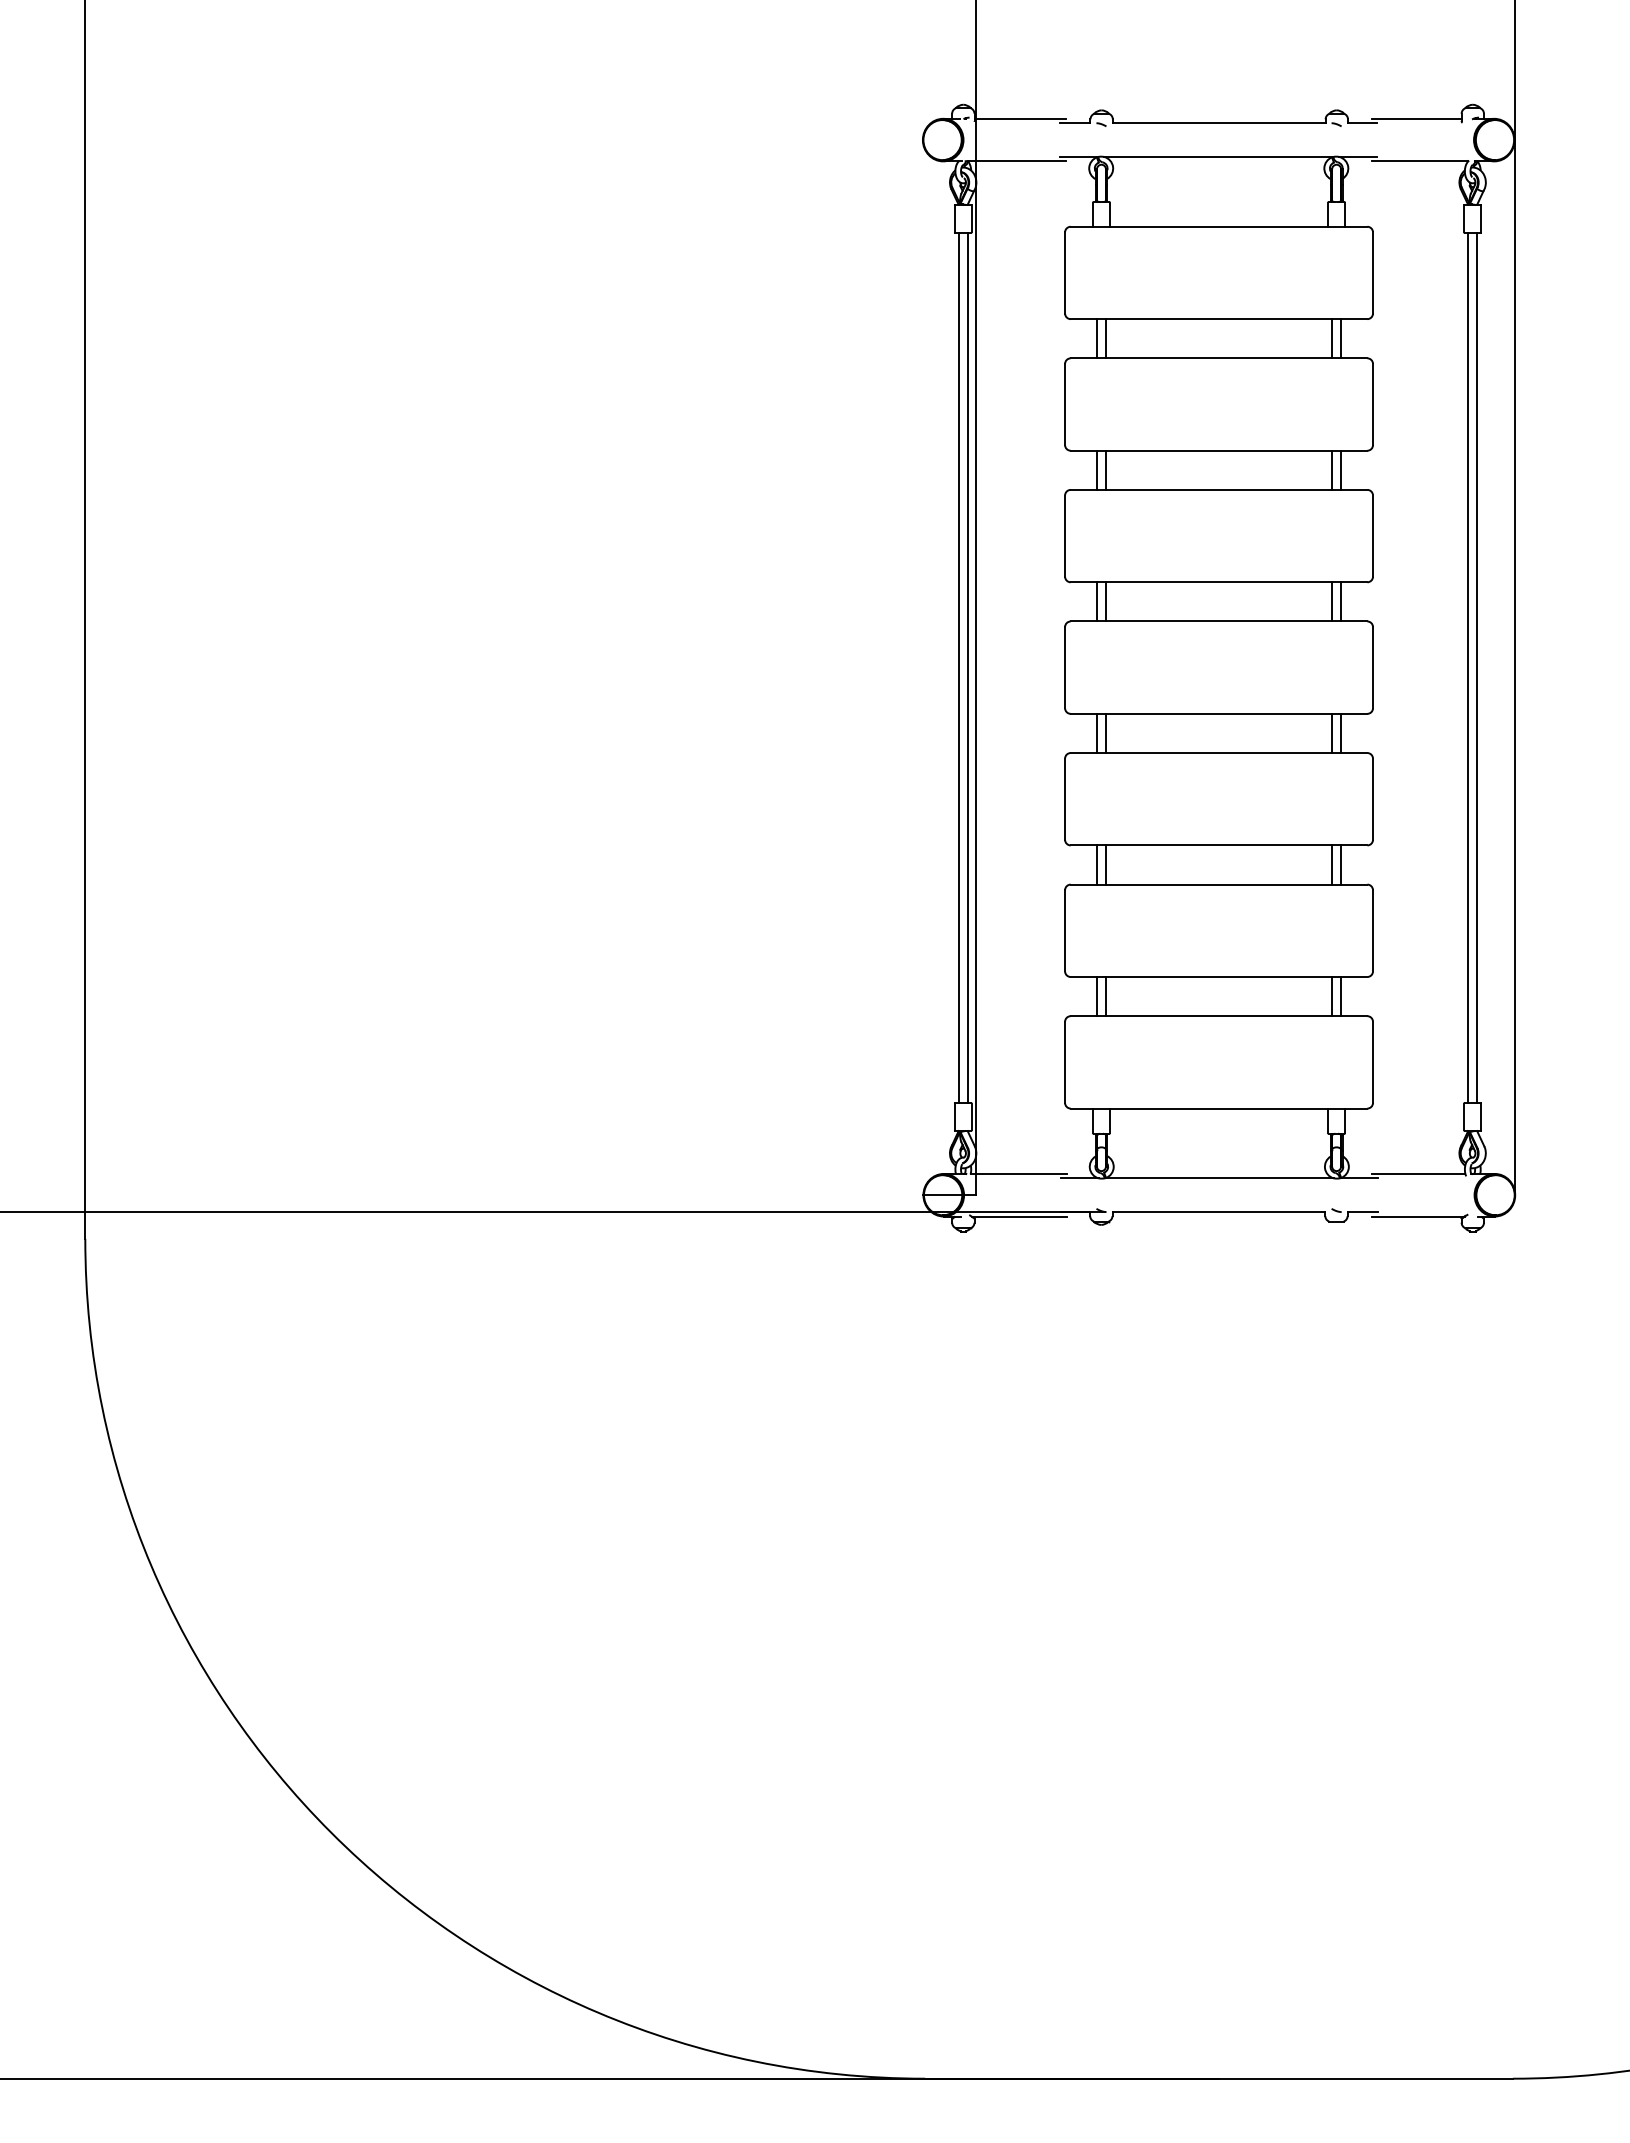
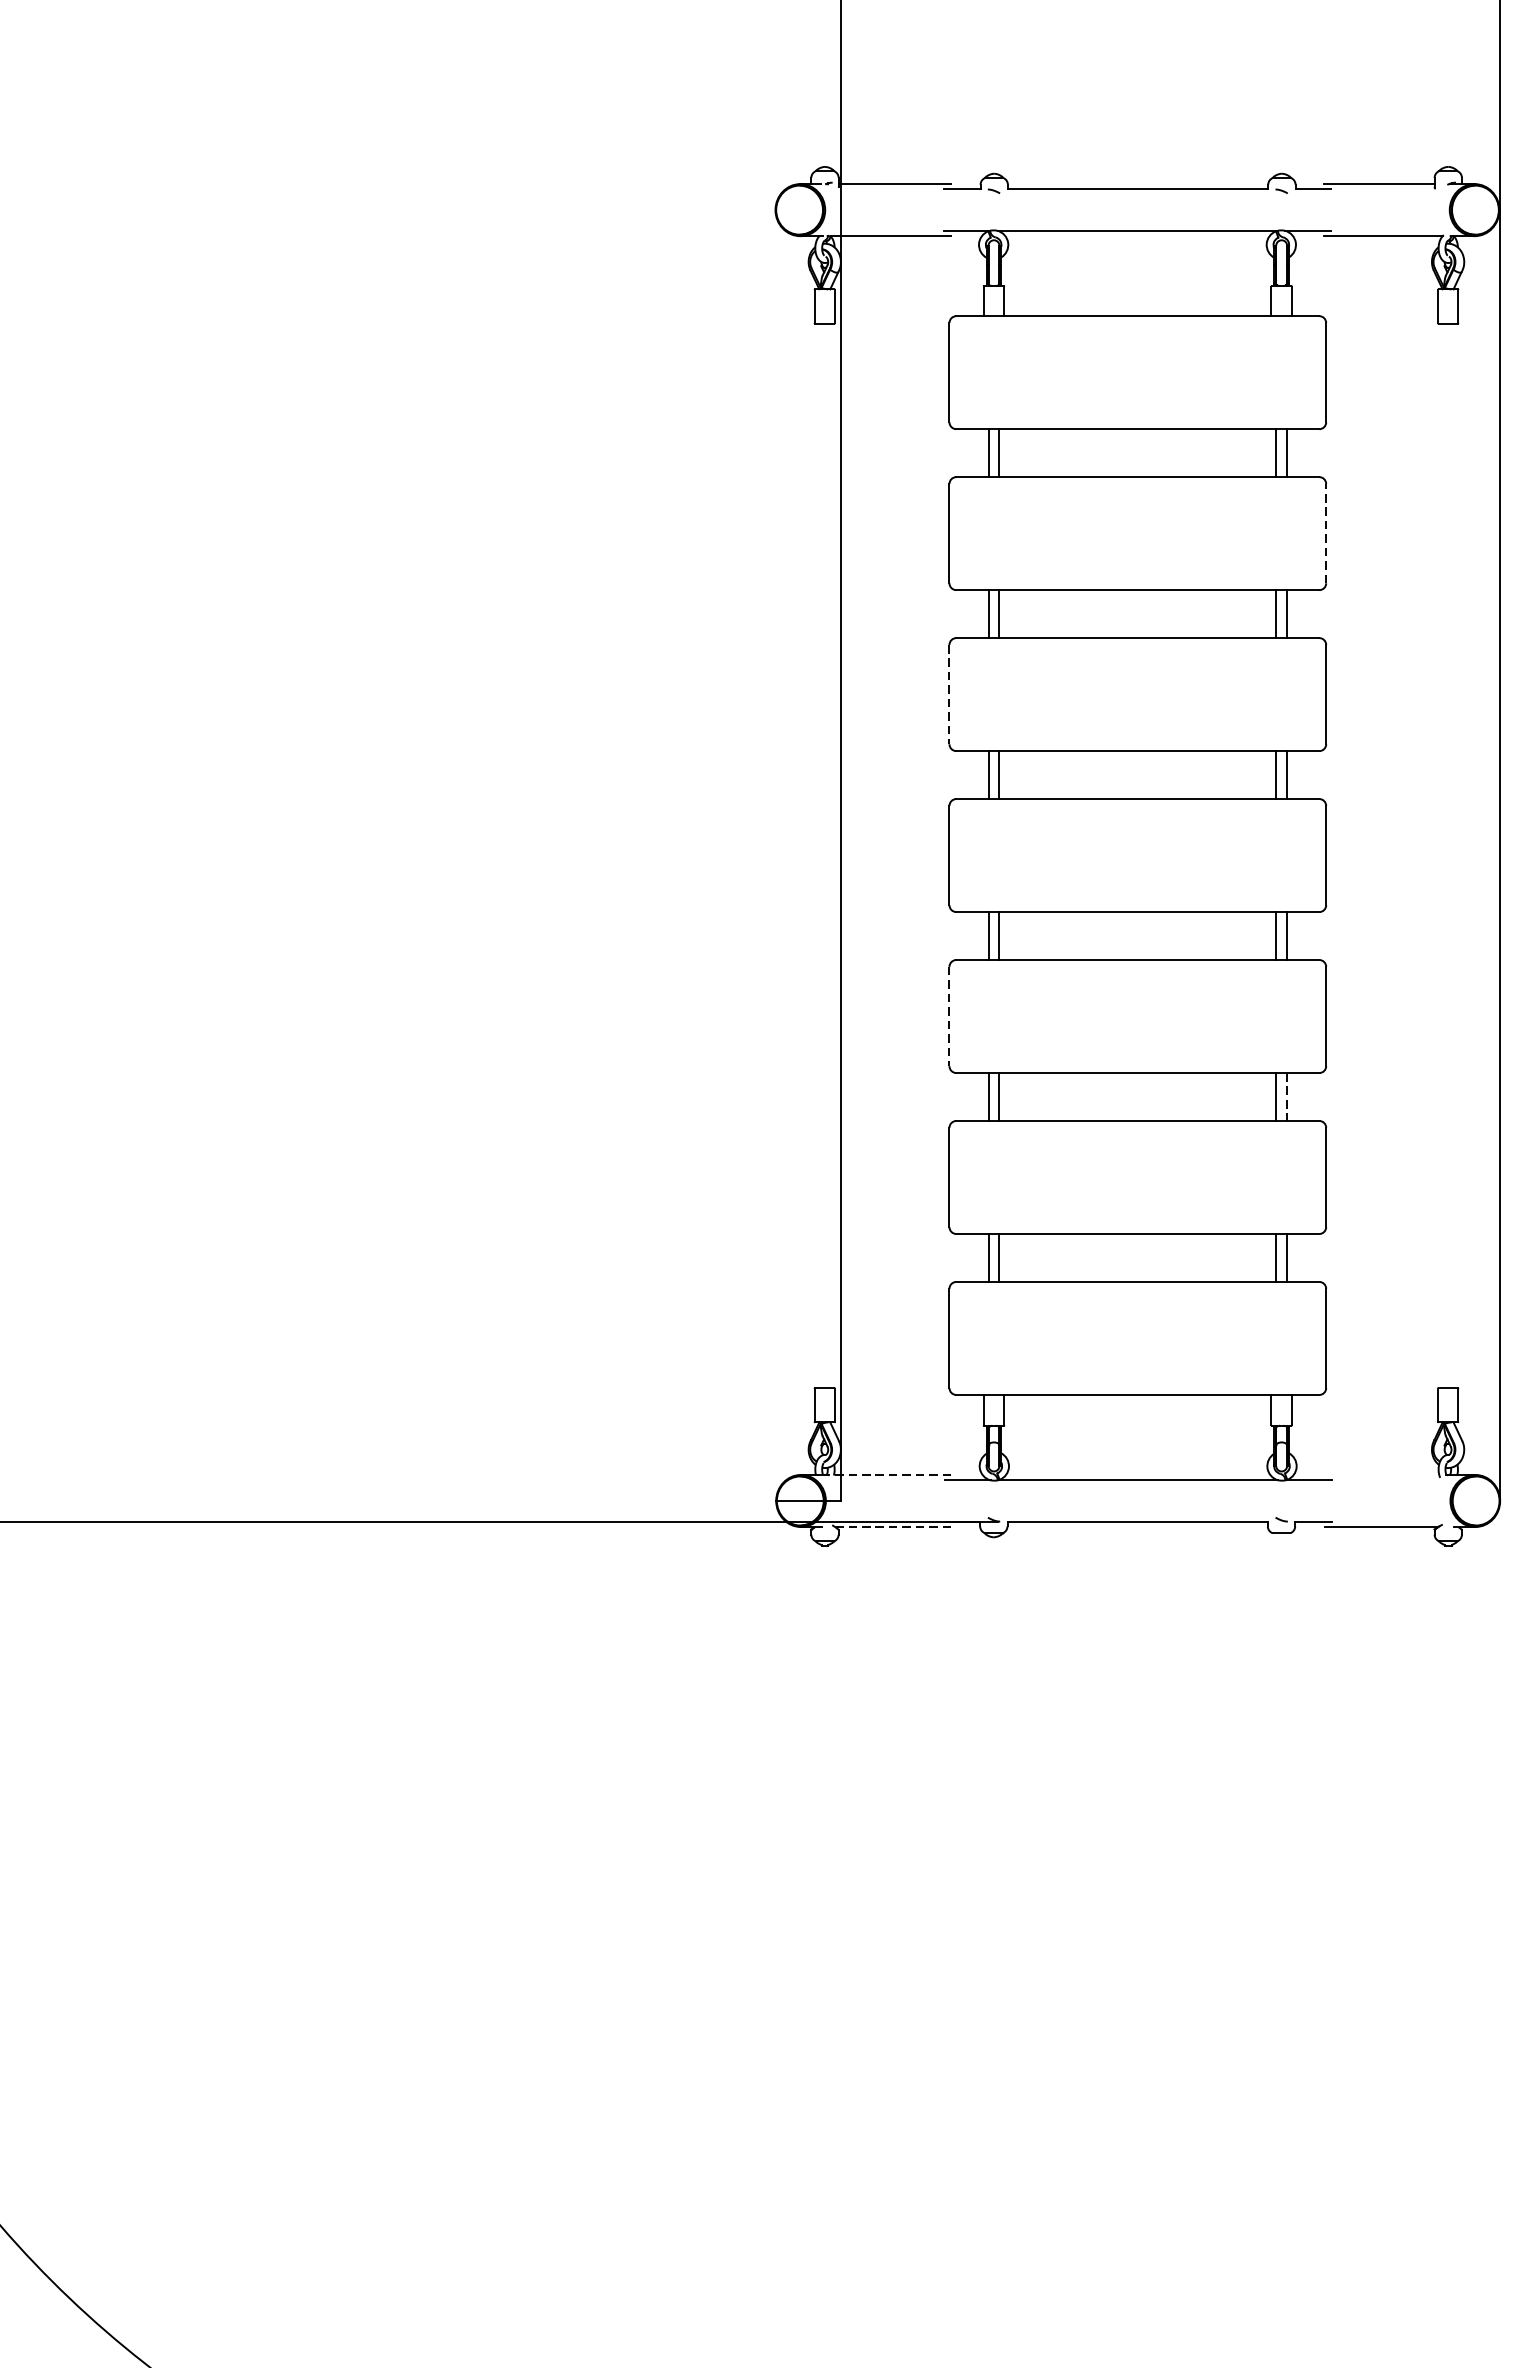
line: (1373, 404) -> (1326, 533), solid -> dashed
line: (1065, 536) -> (949, 695), solid -> dashed
line: (958, 667) -> (819, 855), removed
line: (967, 667) -> (830, 855), removed
line: (1468, 667) -> (1443, 855), removed
line: (1477, 667) -> (1454, 855), removed
line: (1065, 799) -> (949, 1016), solid -> dashed
line: (1341, 865) -> (1287, 1097), solid -> dashed
line: (1018, 1173) -> (892, 1474), solid -> dashed
line: (1418, 1173) -> (1381, 1474), removed
line: (1019, 1216) -> (893, 1527), solid -> dashed

